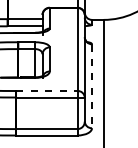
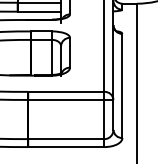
line: (92, 86) -> (123, 86), dashed -> solid
line: (46, 91) -> (65, 92), dashed -> solid

